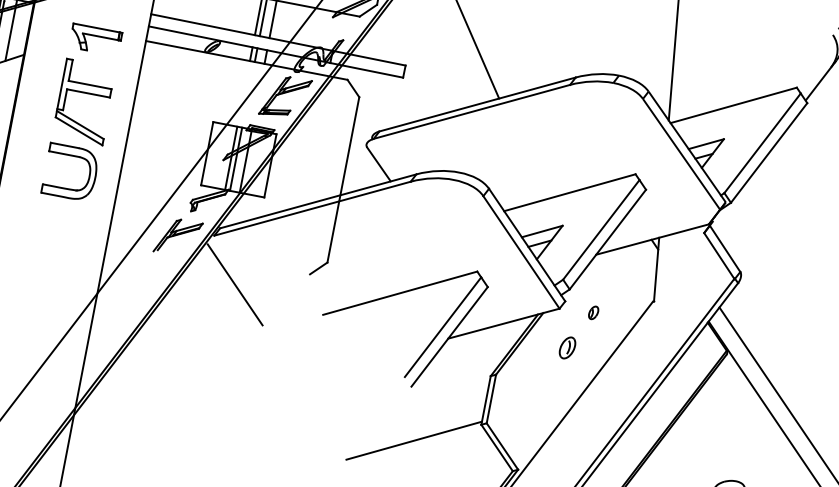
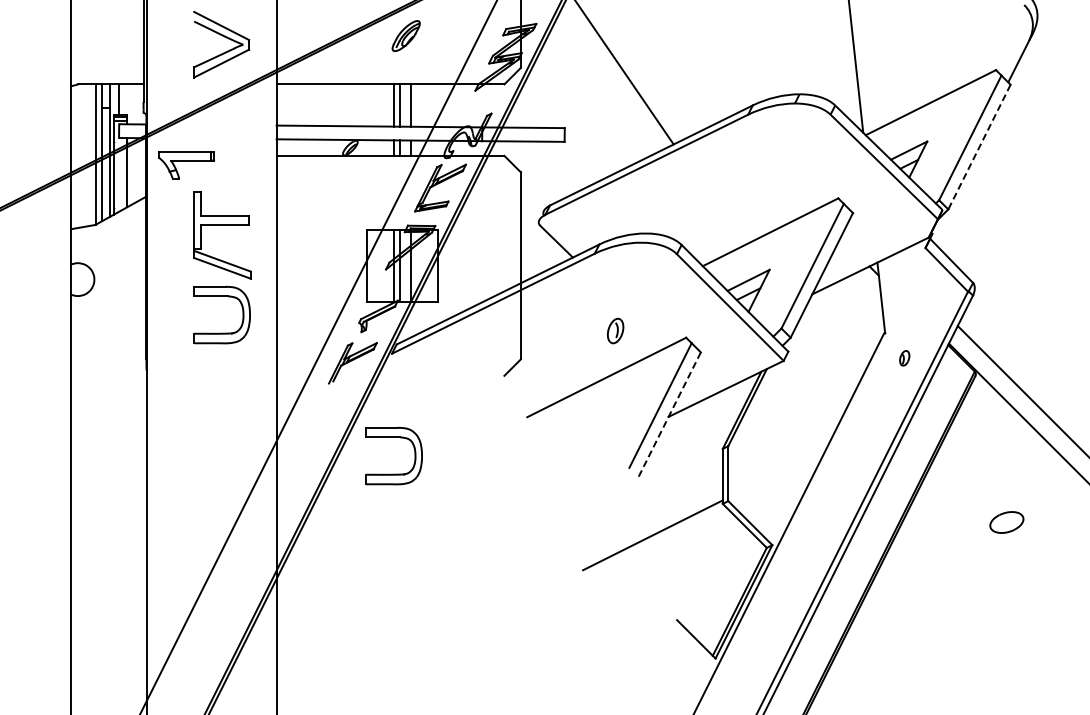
part: (95, 40) -> (186, 165), moved
line: (769, 153) -> (979, 147), solid -> dashed
line: (234, 284) -> (424, 402), removed
part: (201, 309) -> (393, 437), added
part: (593, 313) -> (904, 358), moved
line: (449, 336) -> (669, 414), solid -> dashed
part: (567, 347) -> (615, 330), moved

